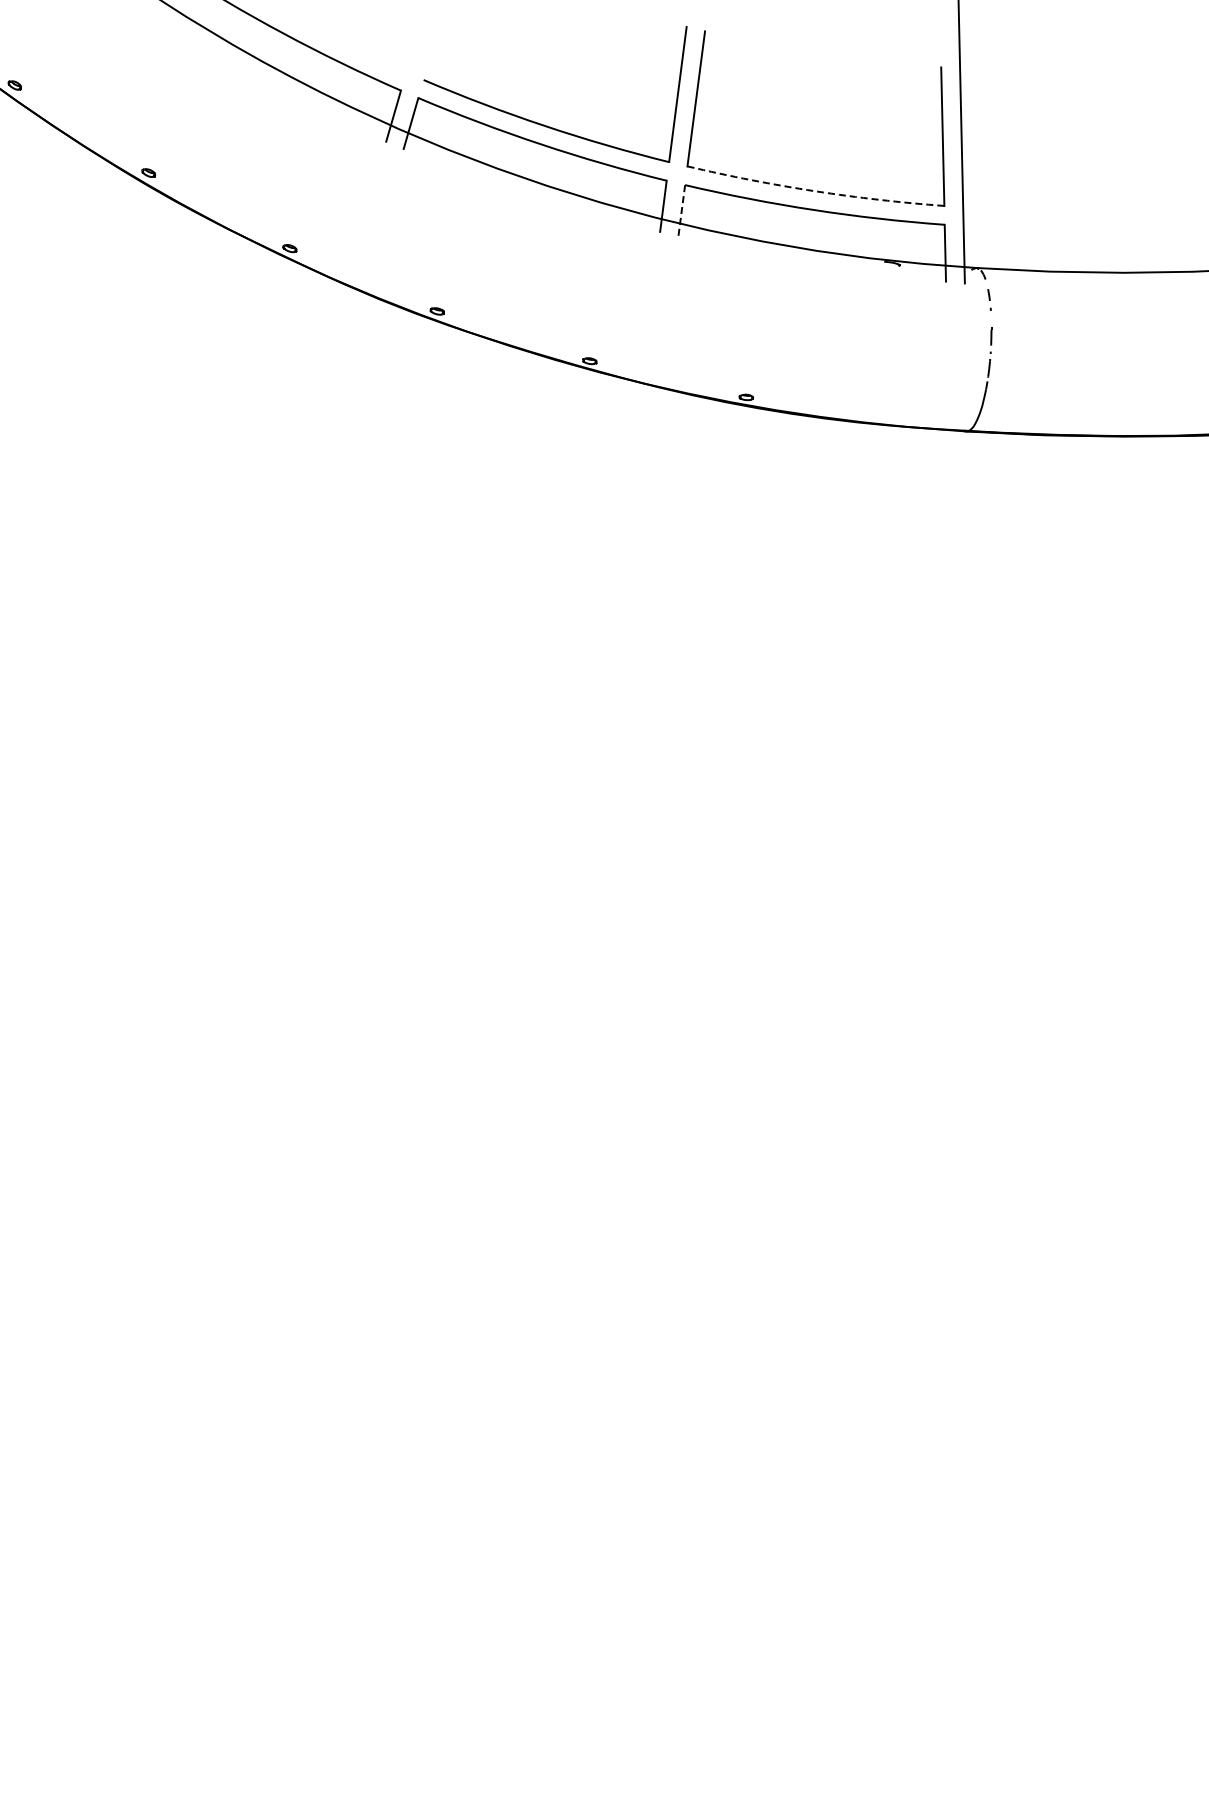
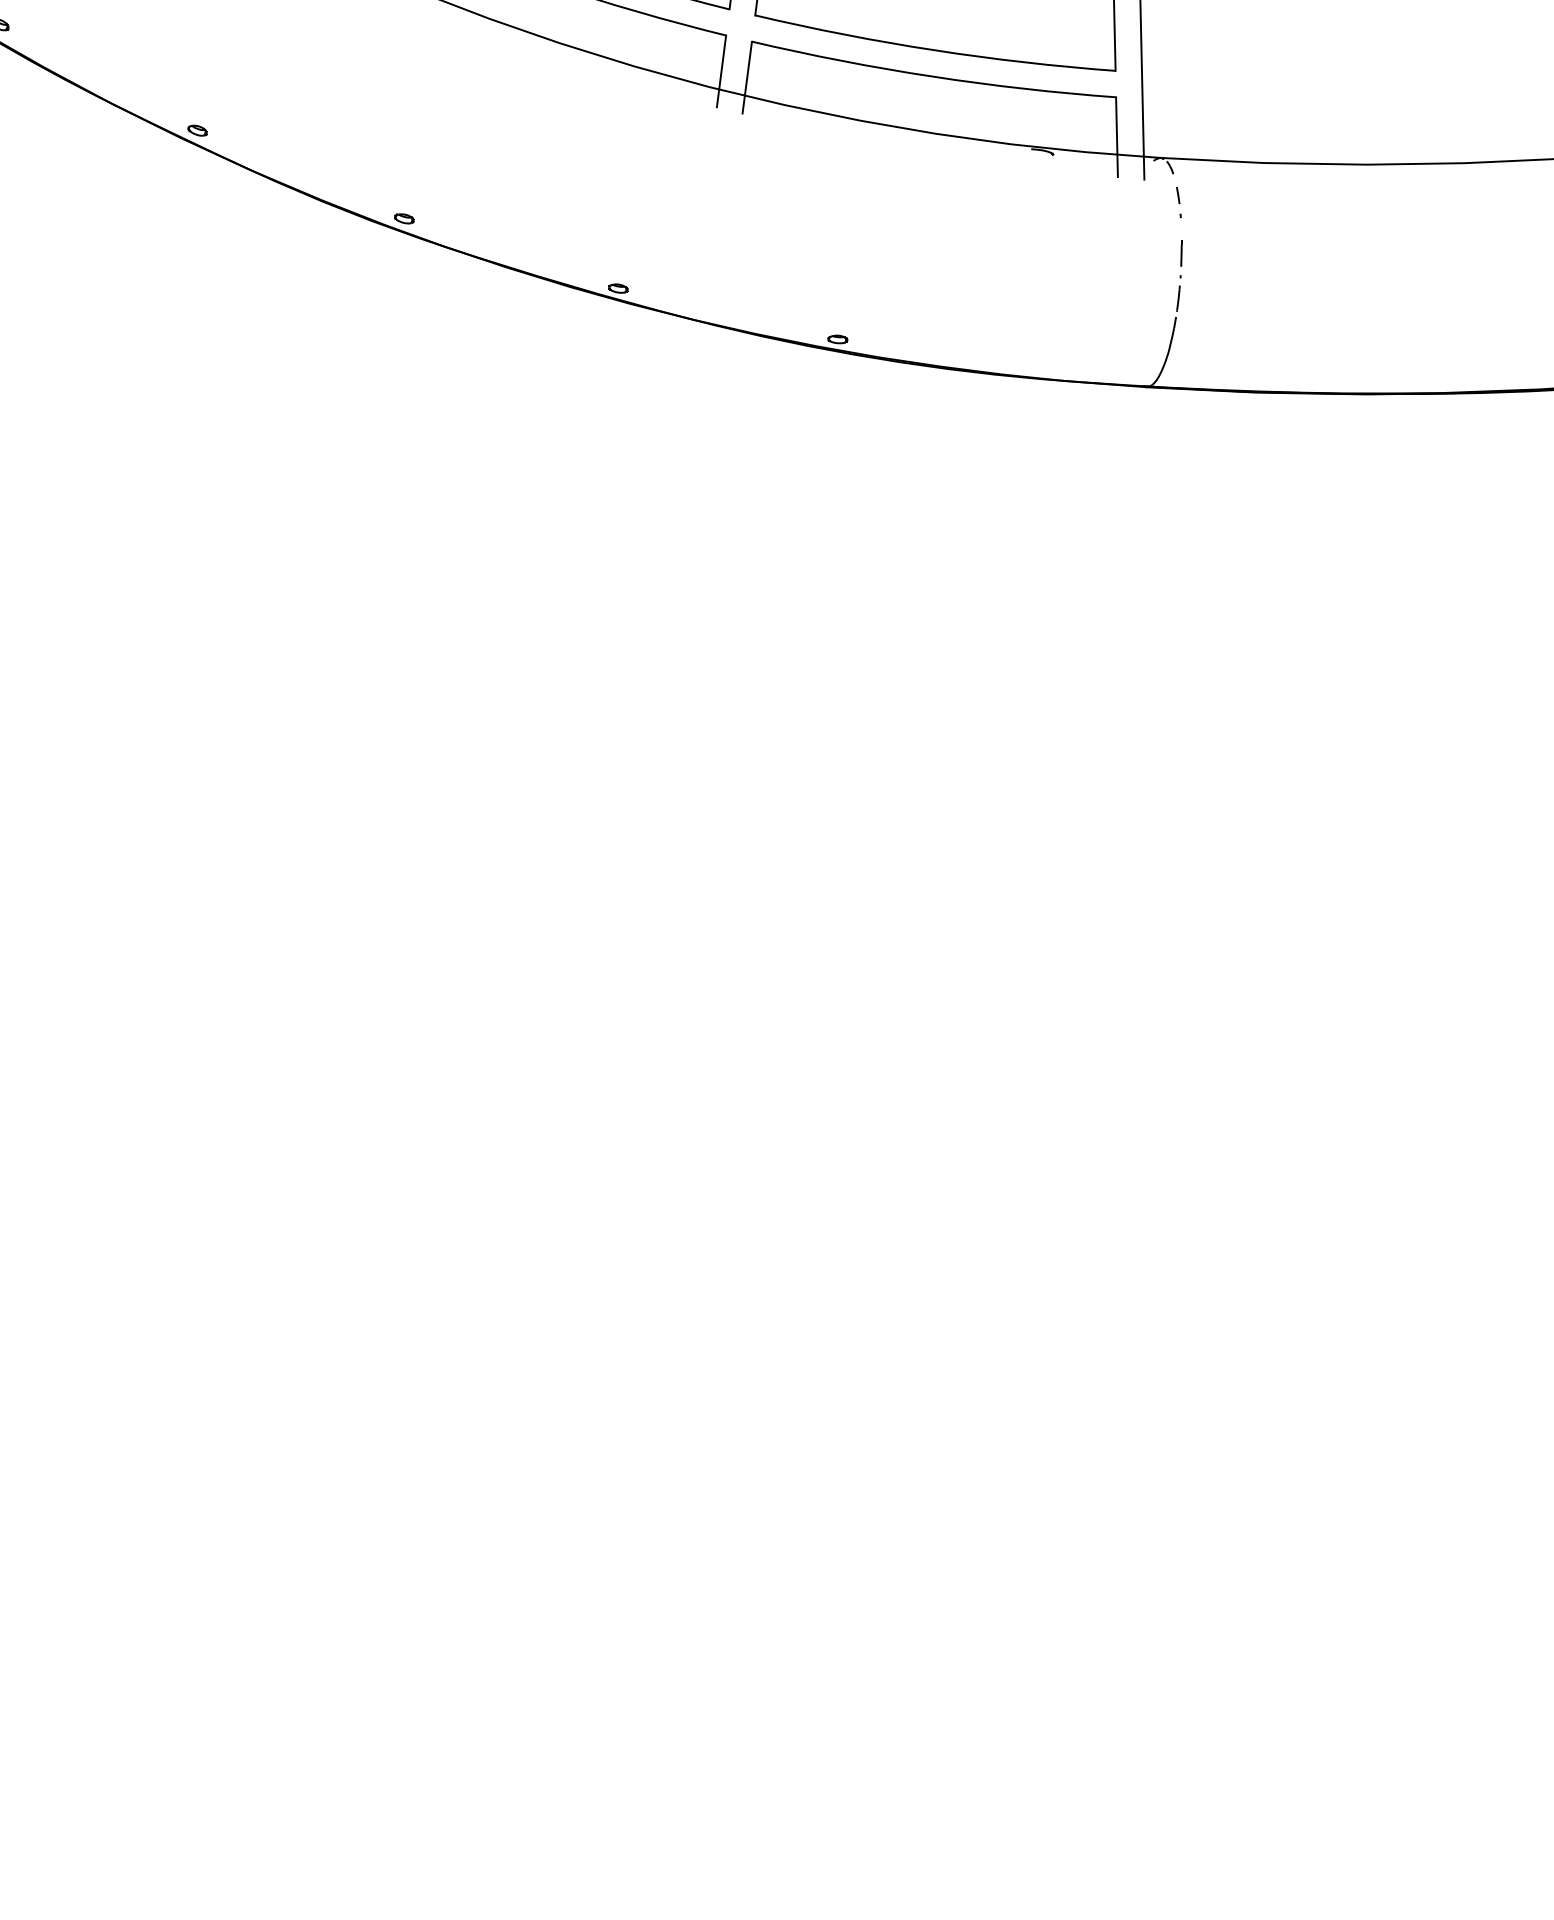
arc: (815, 191) -> (934, 50), dashed -> solid
line: (681, 210) -> (746, 77), dashed -> solid

